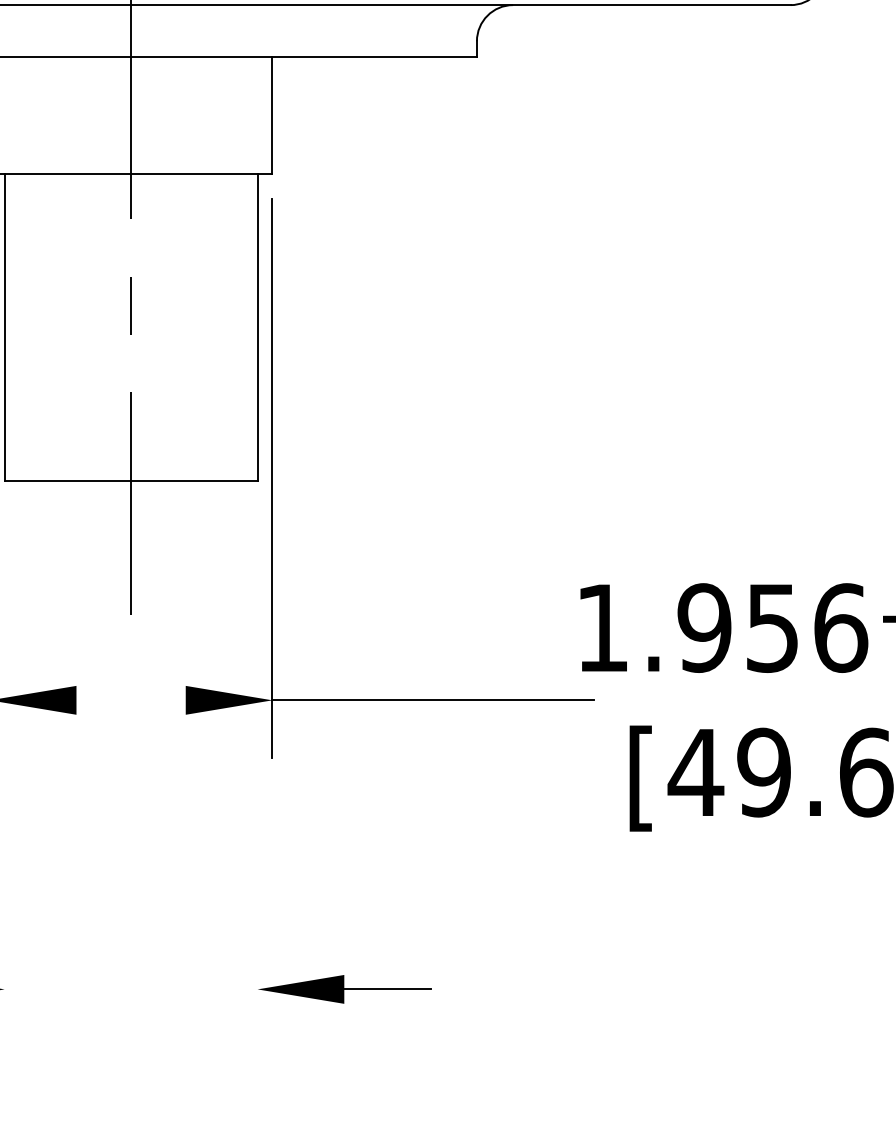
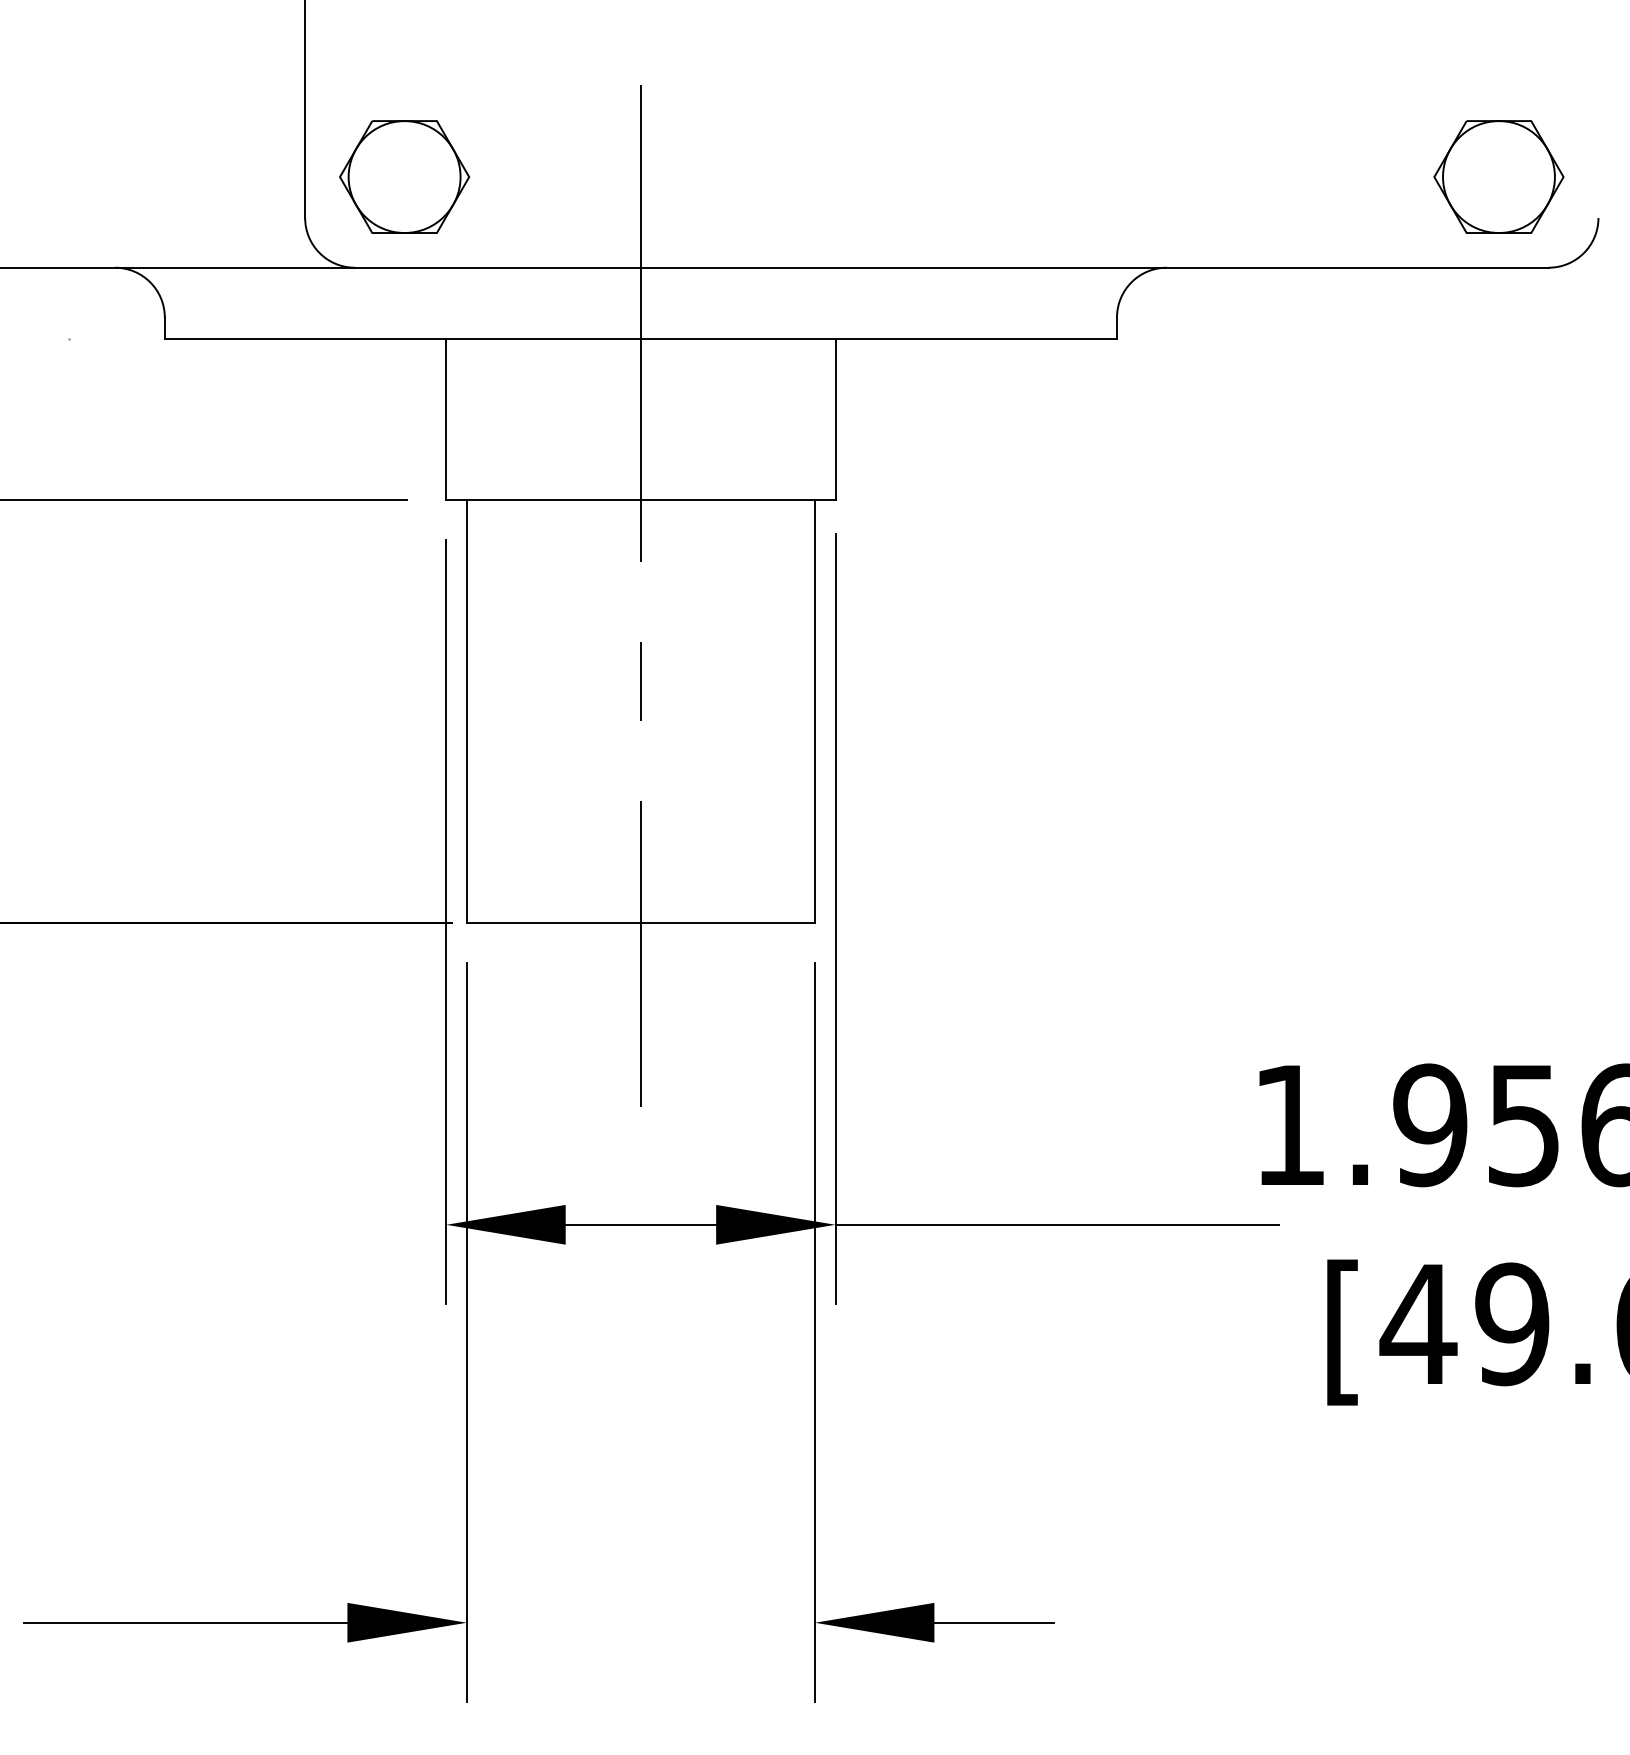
line: (130, 700) -> (640, 1224), added
line: (4, 778) -> (466, 1332), added
line: (257, 778) -> (815, 1332), added

